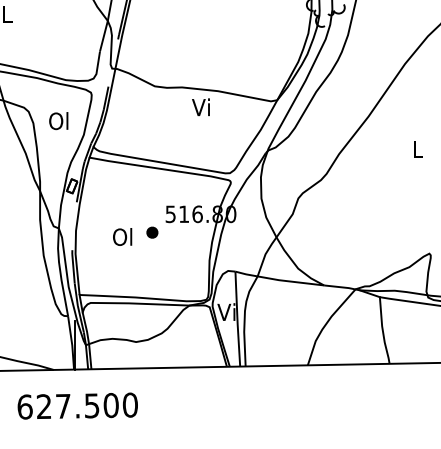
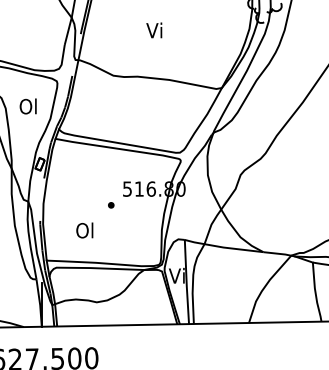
text: (200, 107) -> (153, 30), moved
part: (152, 232) -> (111, 205), size x0.62
text: (122, 236) -> (84, 230), moved

